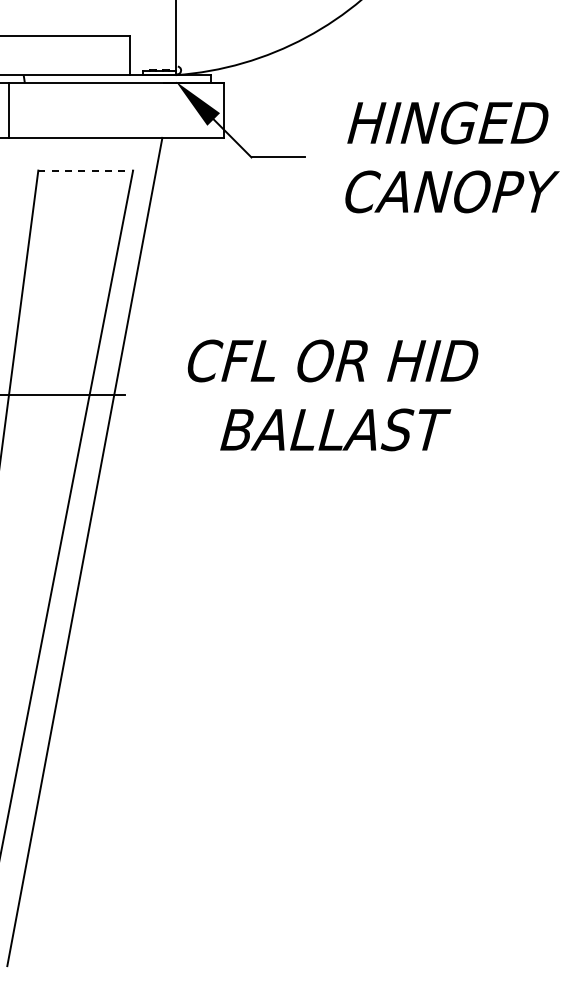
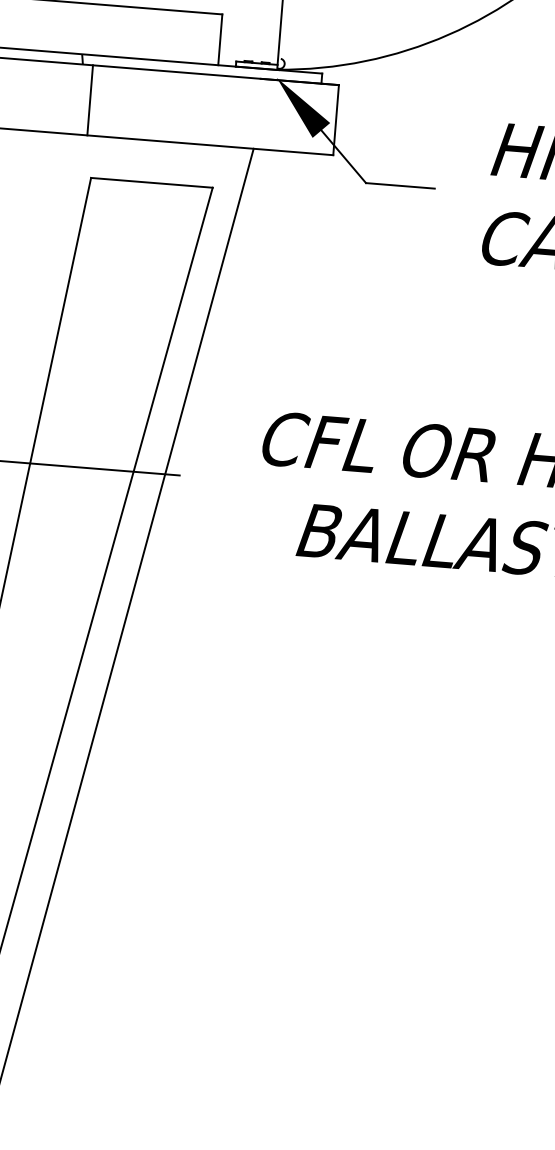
line: (8, 110) -> (89, 100), moved
line: (86, 170) -> (152, 182), dashed -> solid

